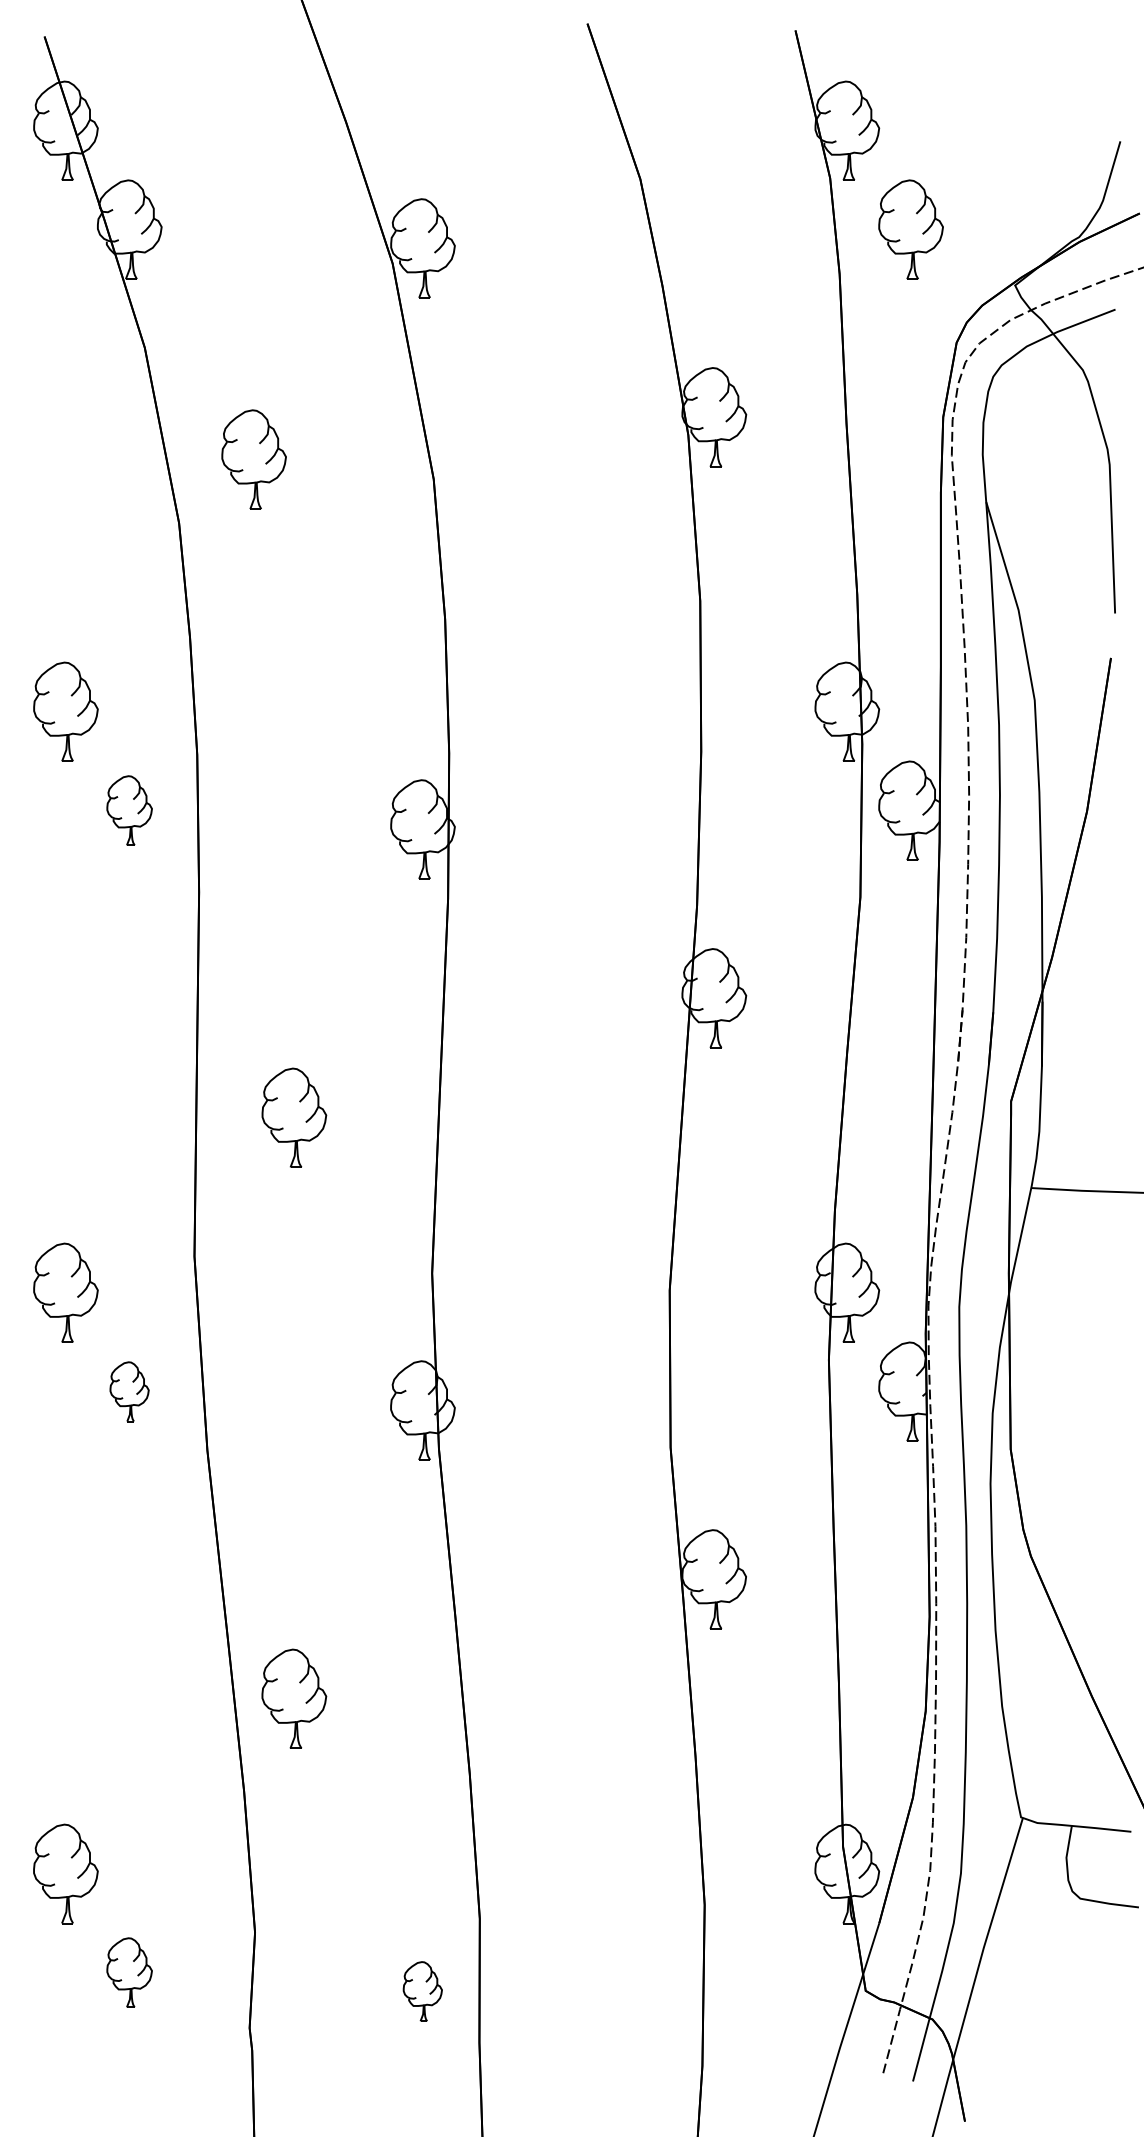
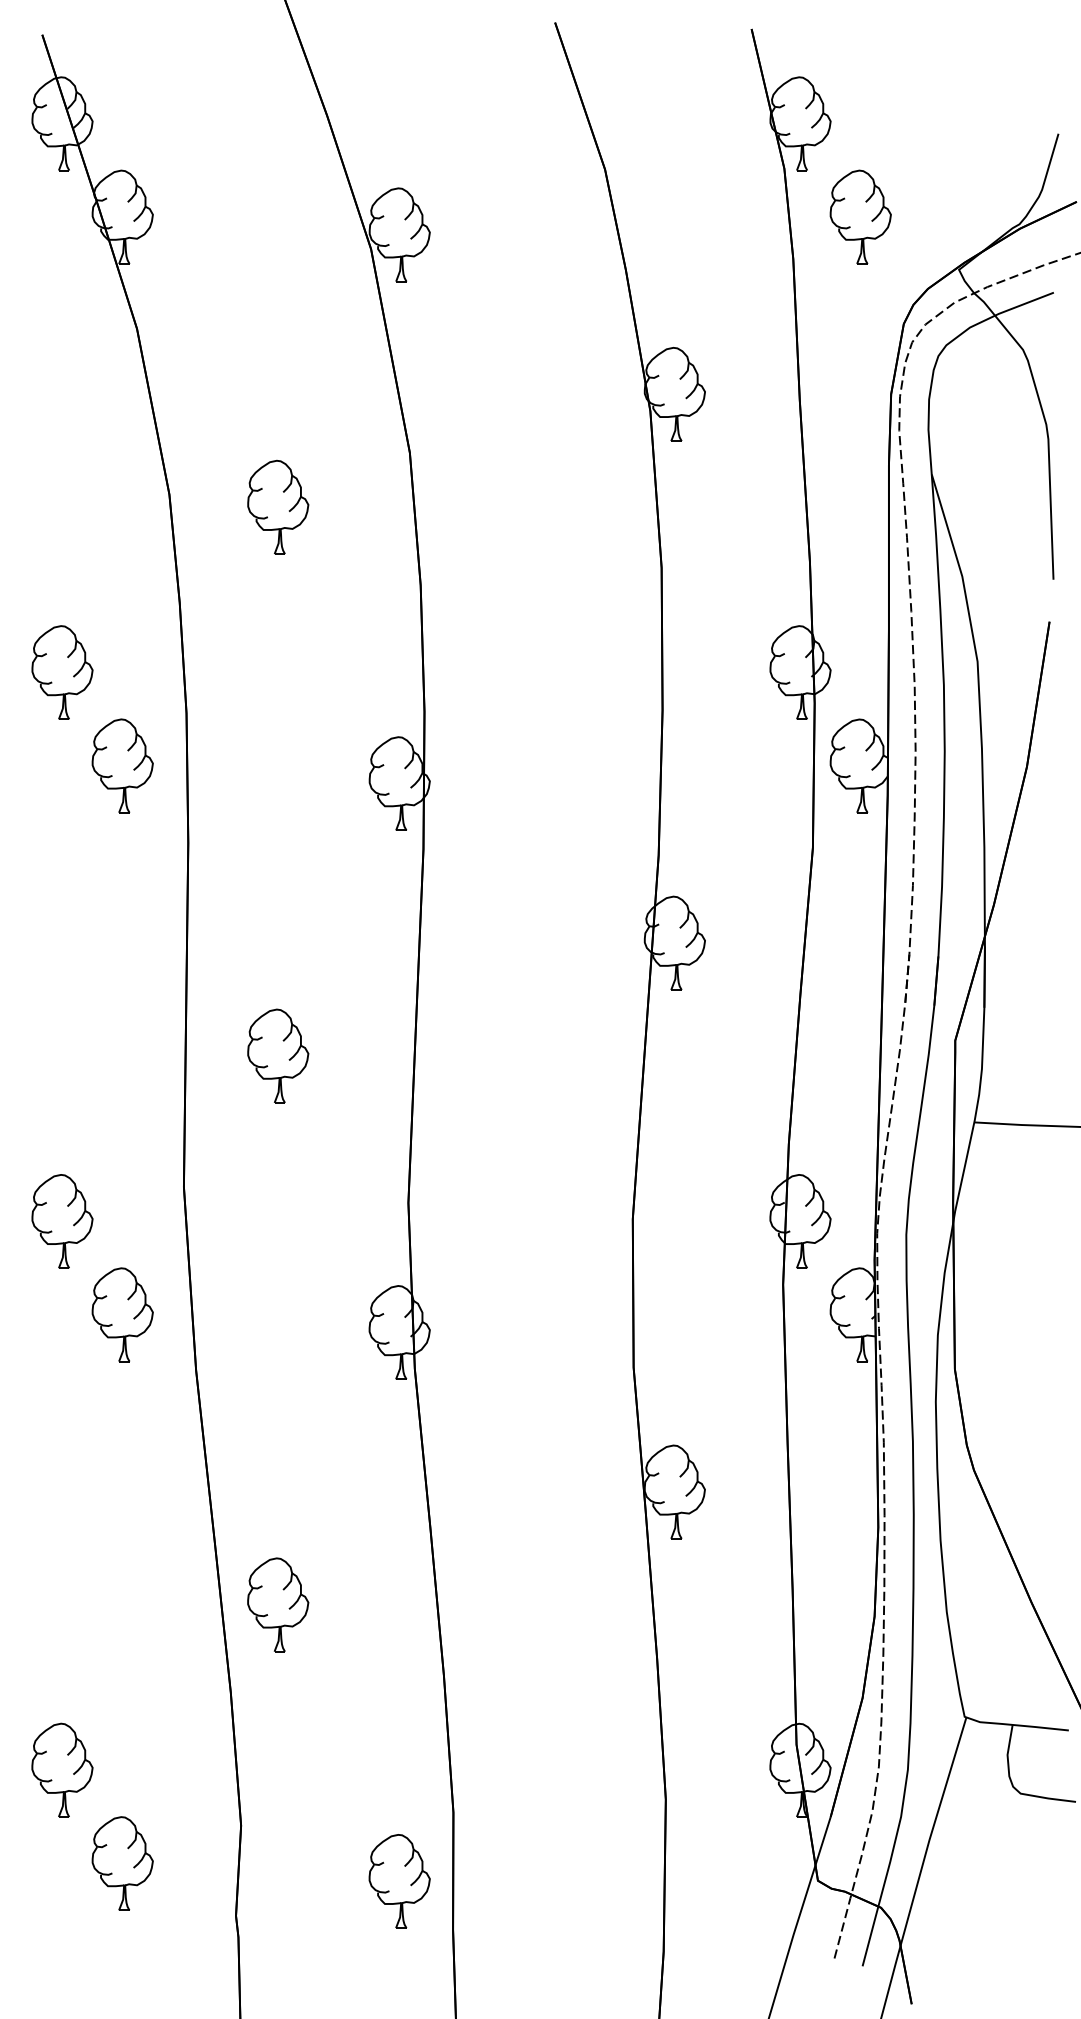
part: (254, 458) -> (278, 506), moved
part: (129, 810) -> (122, 765), size x1.43
part: (129, 1391) -> (122, 1314), size x1.67
part: (129, 1972) -> (122, 1863), size x1.43
part: (422, 1991) -> (399, 1881), size x1.67

